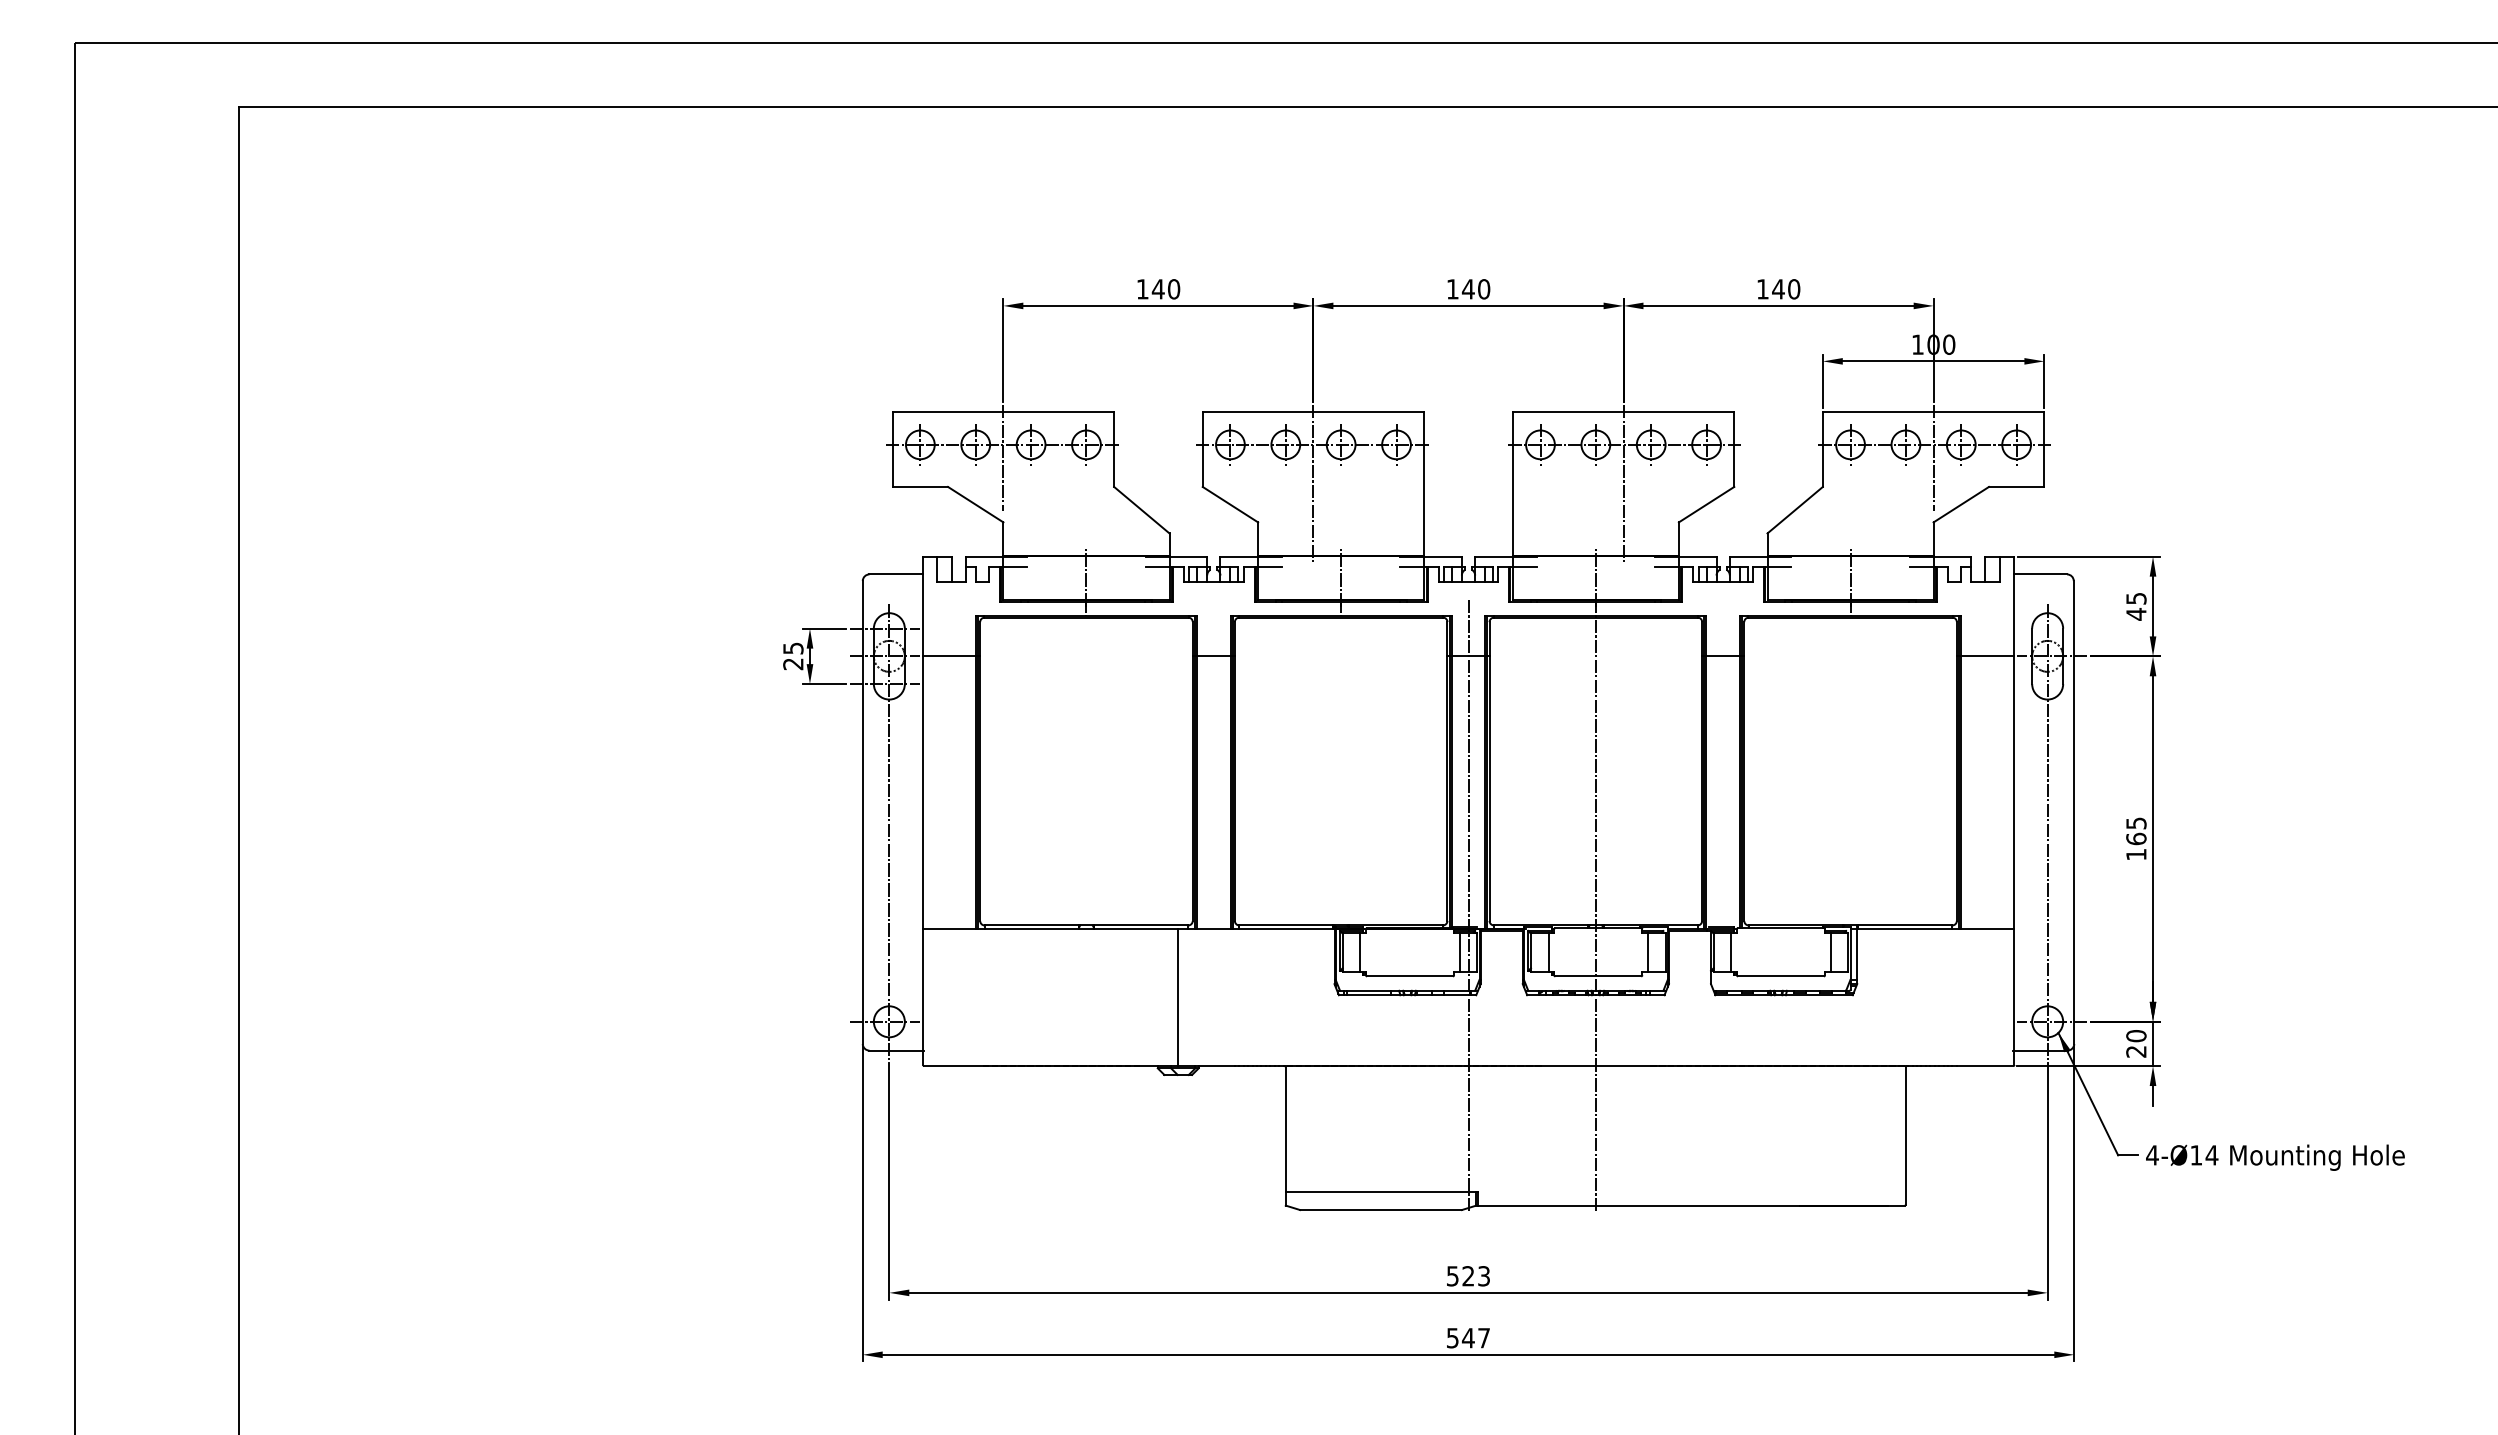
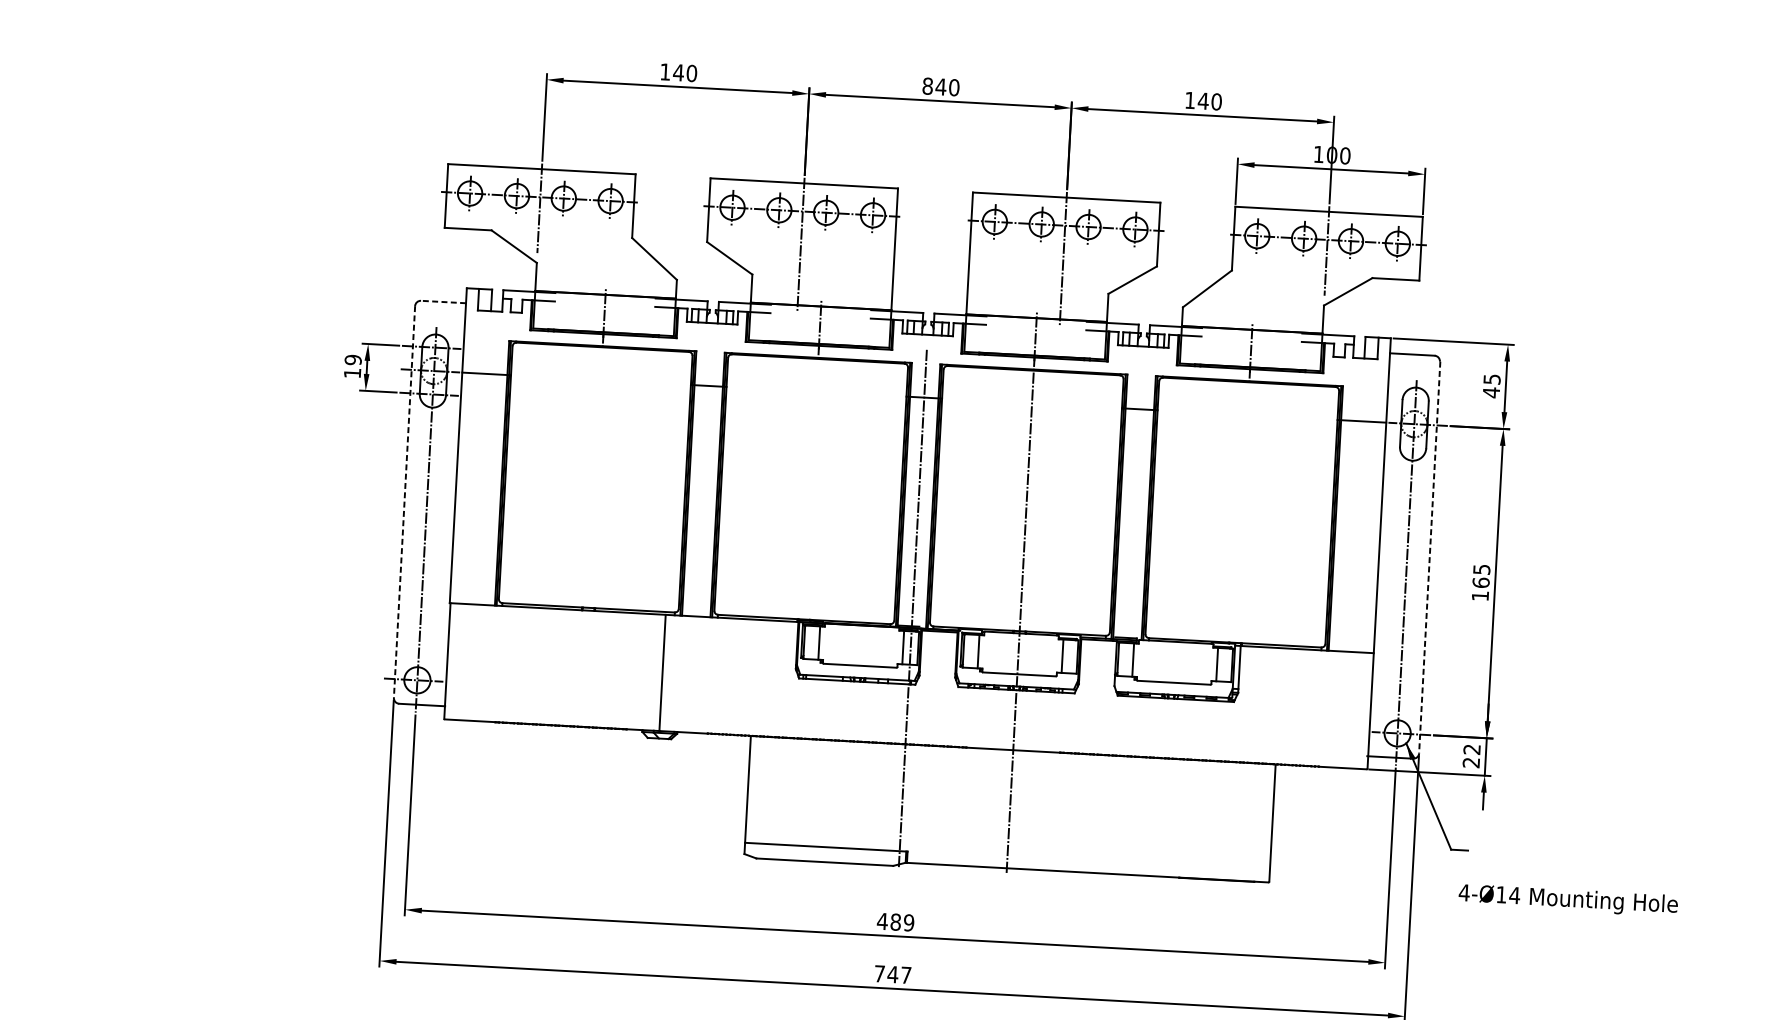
text: (1452, 289) -> (927, 86), 140 -> 840
line: (896, 574) -> (443, 302), solid -> dashed
text: (793, 656) -> (353, 366), 25 -> 19
line: (862, 813) -> (404, 502), solid -> dashed
line: (2074, 813) -> (1429, 558), solid -> dashed
text: (2136, 1036) -> (1472, 749), 20 -> 22
text: (2275, 1157) -> (1568, 900), moved
text: (1468, 1276) -> (895, 922), 523 -> 489
text: (1452, 1338) -> (879, 974), 547 -> 747

